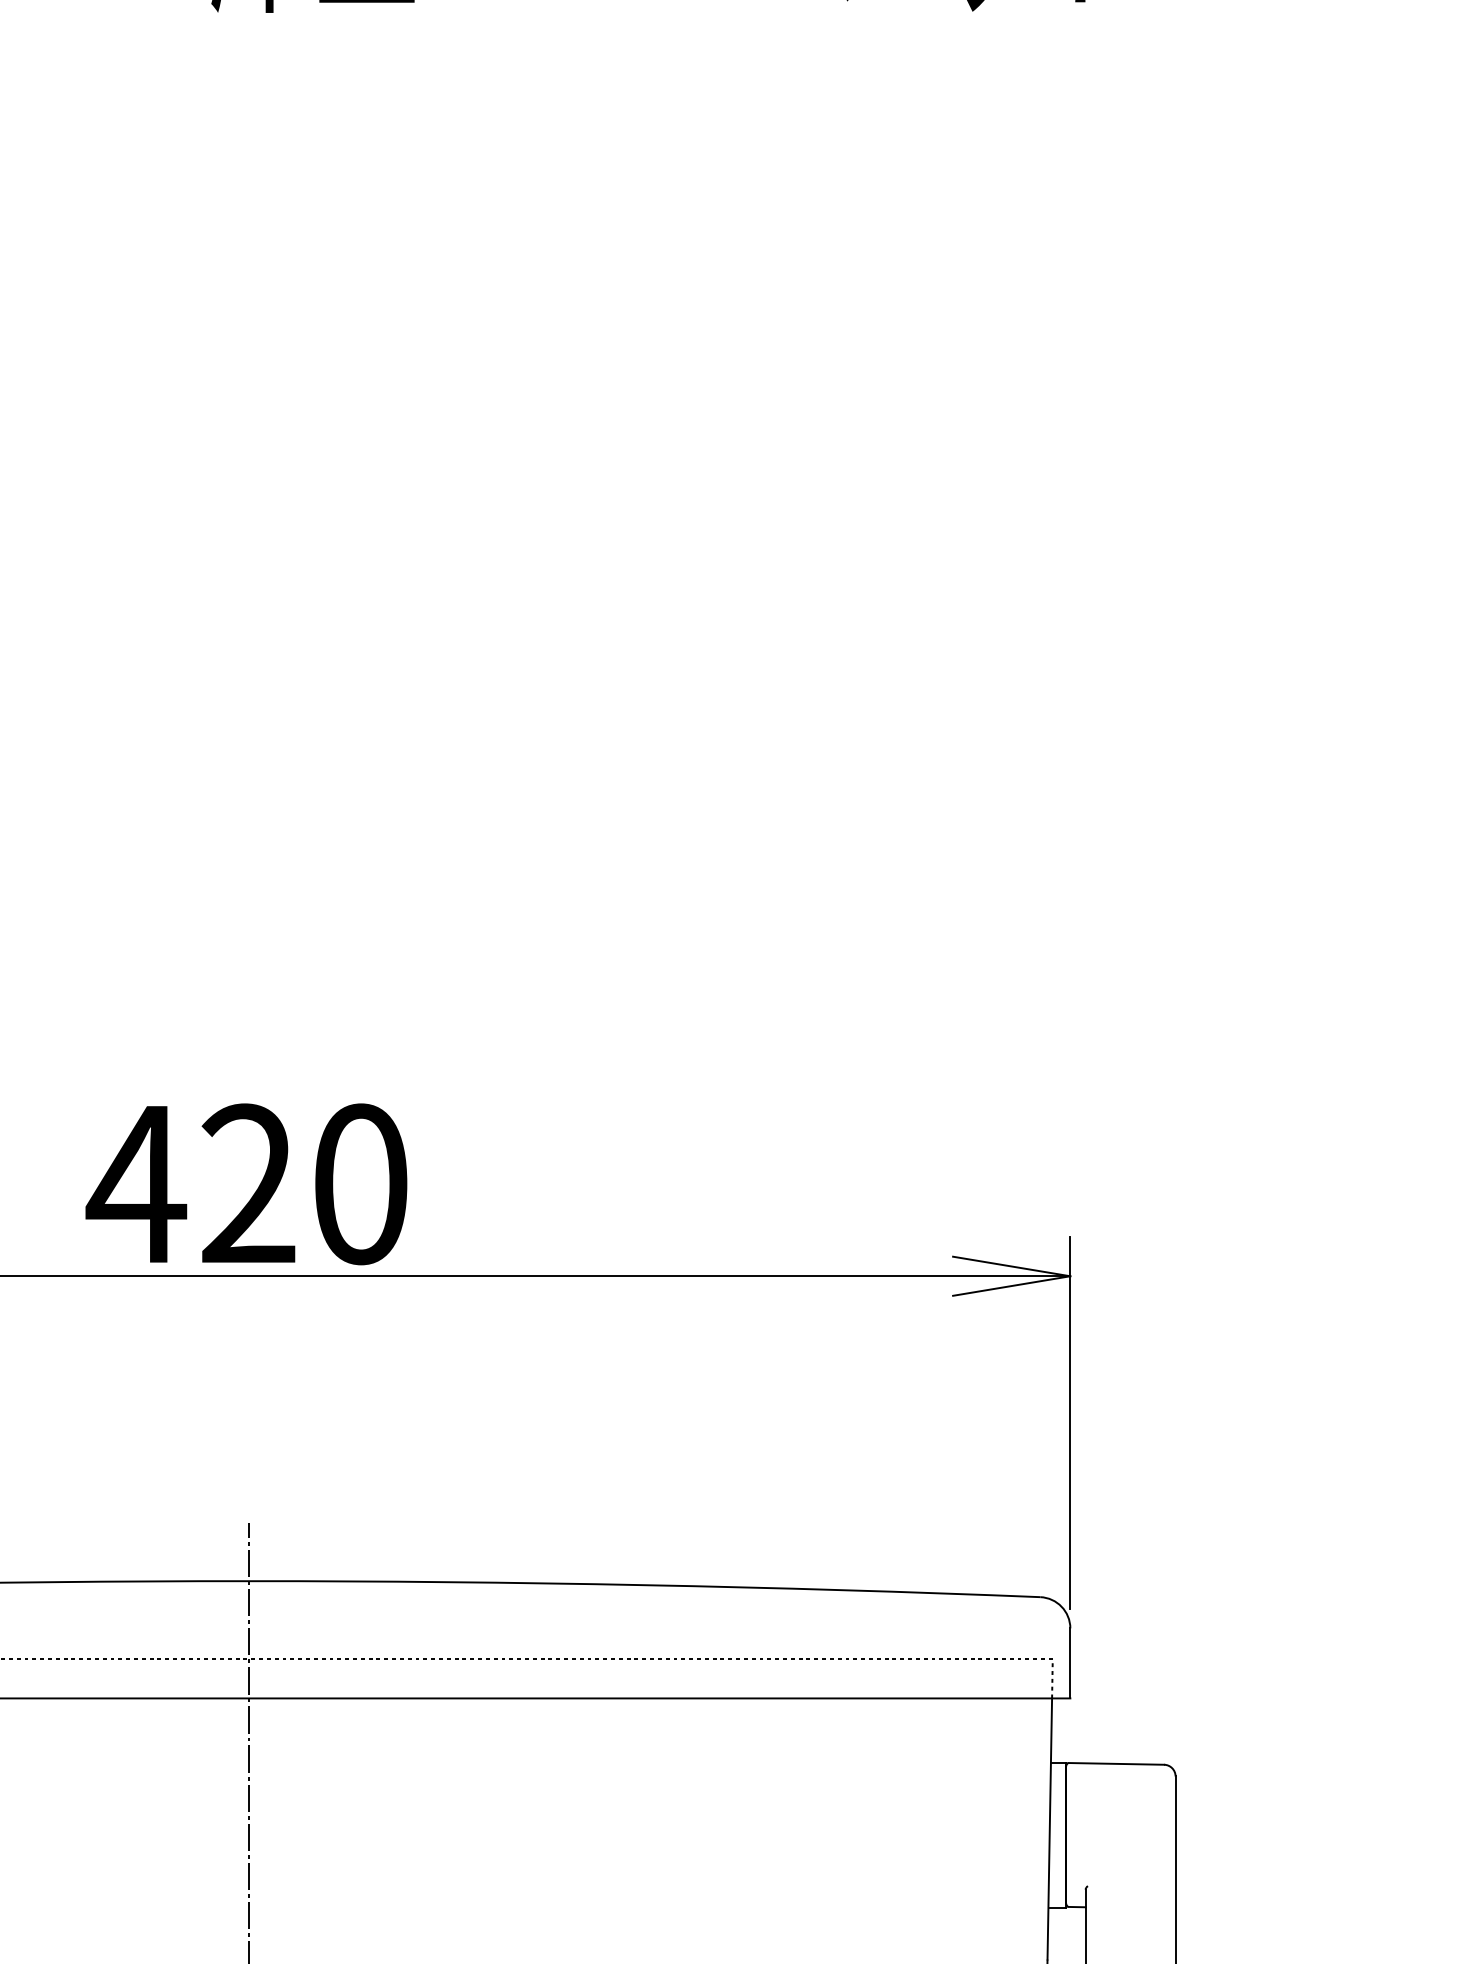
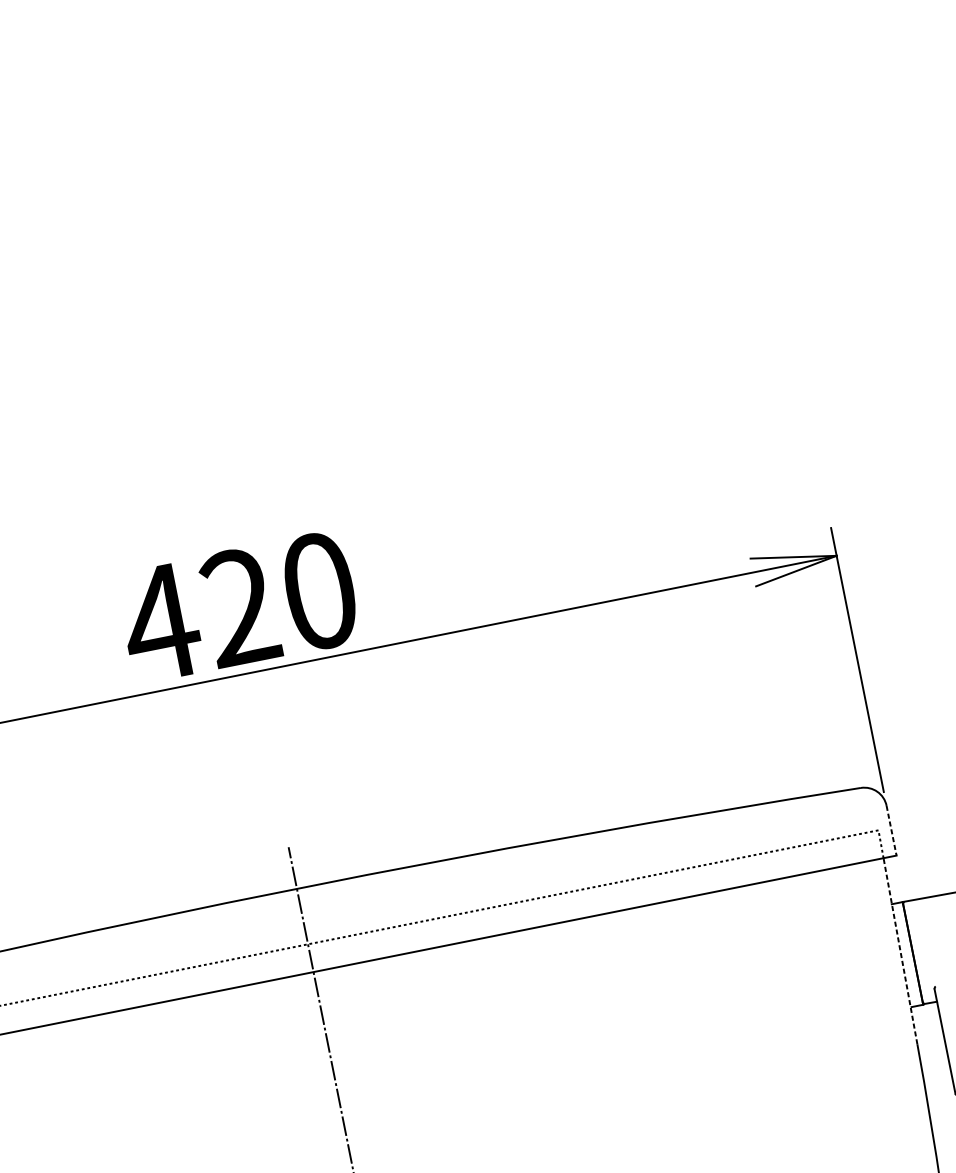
line: (1070, 1663) -> (891, 830), solid -> dashed
line: (1049, 1829) -> (900, 951), solid -> dashed

